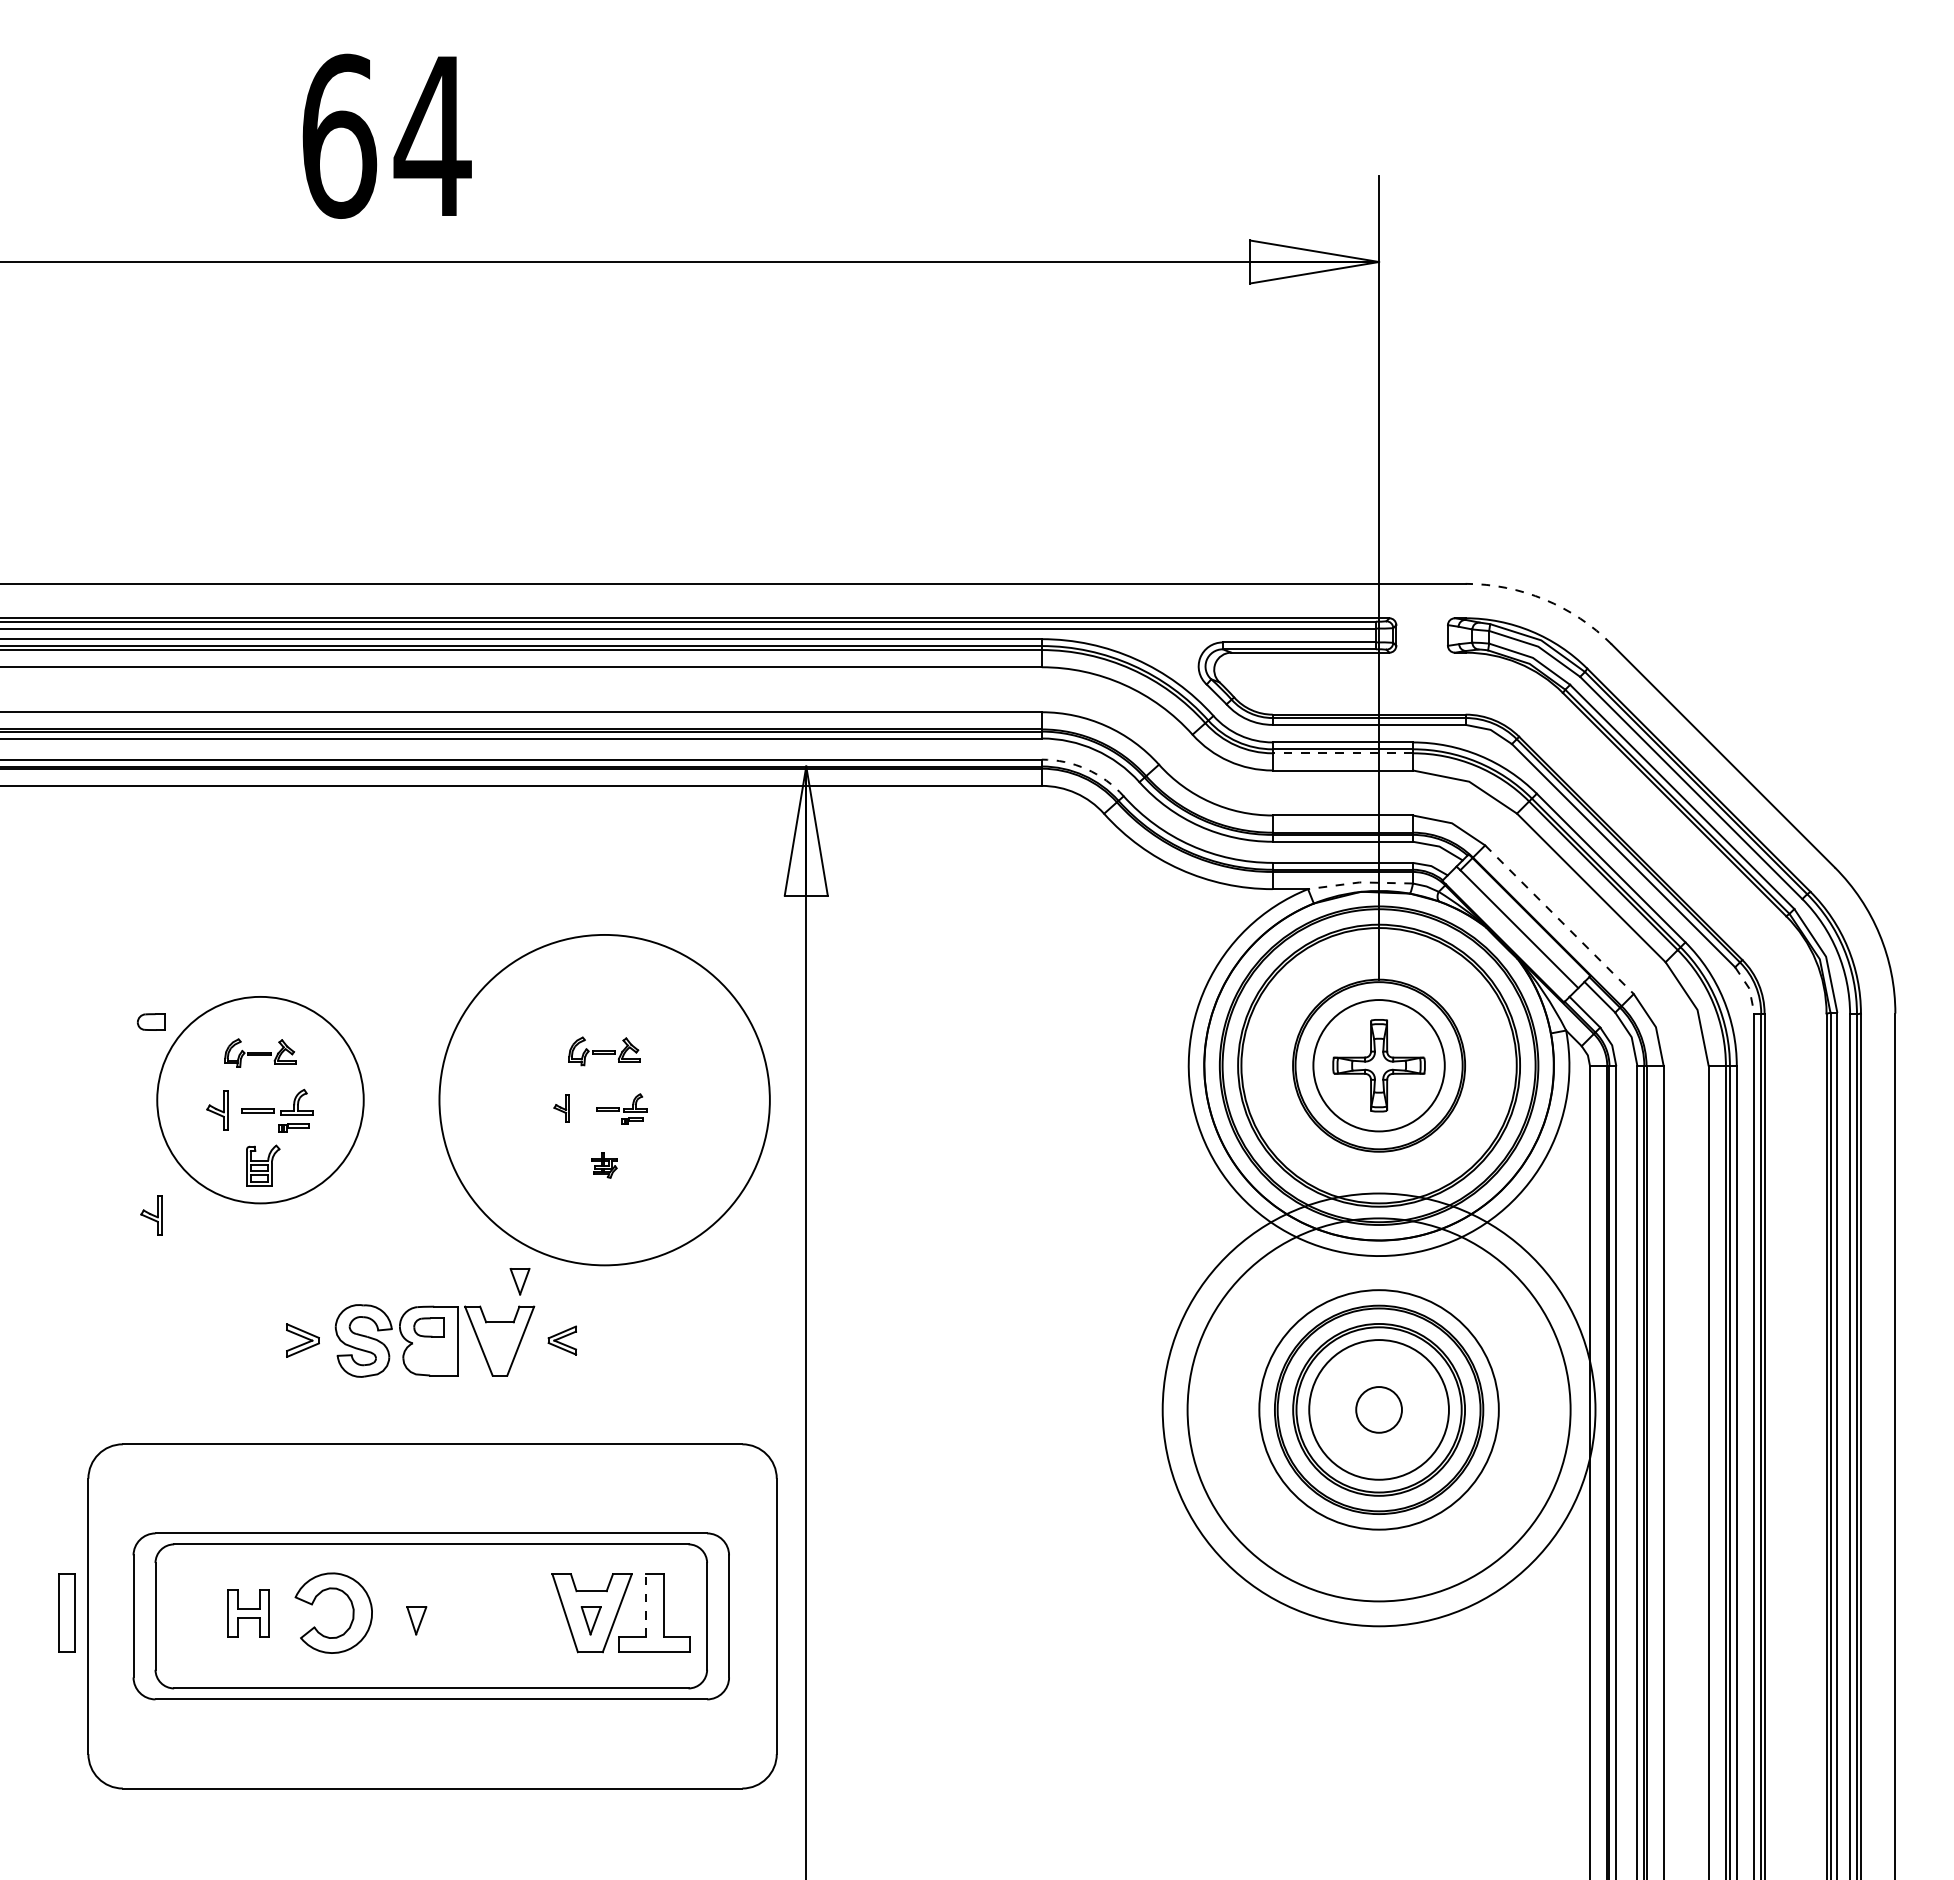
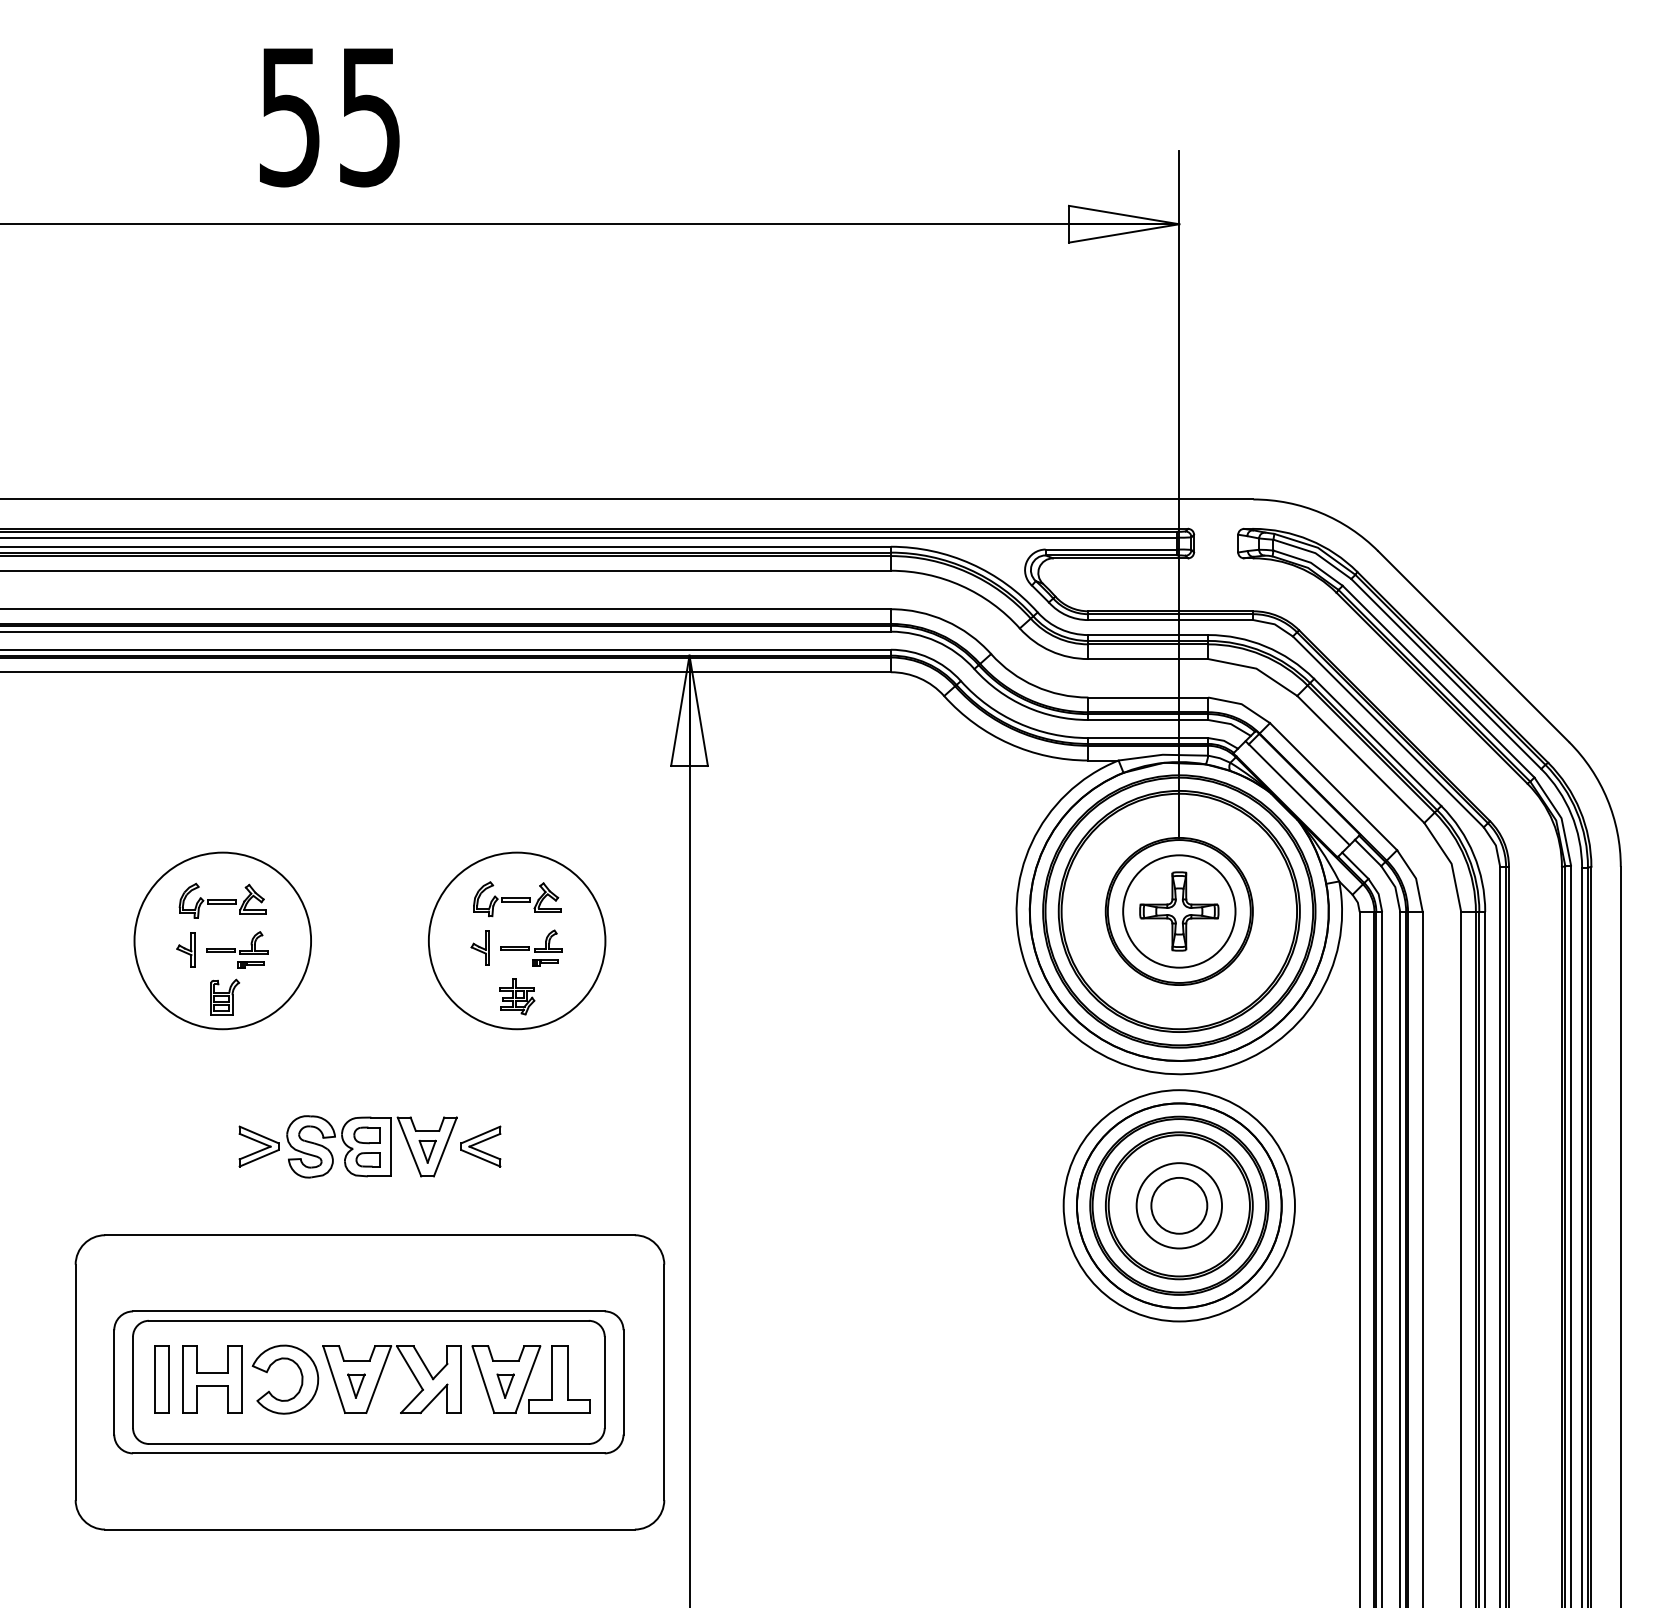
text: (386, 135) -> (330, 116), 64 -> 55
arc: (1544, 599) -> (1320, 512), dashed -> solid
line: (1342, 753) -> (1148, 644), dashed -> solid
arc: (1086, 769) -> (929, 658), dashed -> solid
line: (1359, 882) -> (1162, 754), dashed -> solid
line: (1559, 920) -> (1333, 787), dashed -> solid
line: (1749, 988) -> (1496, 845), dashed -> solid
part: (151, 1021) -> (368, 1159), moved
part: (604, 1051) -> (516, 899), size x1.43
part: (260, 1052) -> (222, 900), size x1.43
circle: (604, 1099) -> (516, 940), size x0.62
part: (561, 1108) -> (480, 948), size x1.43
part: (621, 1108) -> (531, 948), size x1.43
part: (604, 1165) -> (516, 996), size x1.67
part: (151, 1215) -> (129, 1039), removed
part: (519, 1281) -> (427, 1151), moved
part: (302, 1340) -> (258, 1146), size x1.43
part: (562, 1340) -> (481, 1146), size x1.67
circle: (1378, 1409) -> (1178, 1205), size x0.62
circle: (1378, 1409) -> (1178, 1205), size x0.62
circle: (1378, 1409) -> (1178, 1205), size x1.43
circle: (1379, 1409) -> (1179, 1205), size x0.71
line: (645, 1605) -> (552, 1373), dashed -> solid
part: (445, 1609) -> (381, 1376), added
part: (66, 1612) -> (161, 1379), moved
part: (248, 1612) -> (212, 1379), size x1.67

